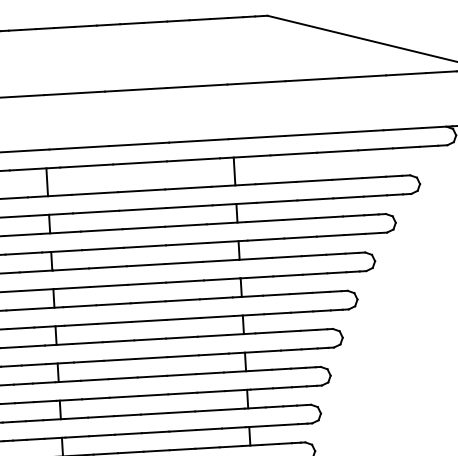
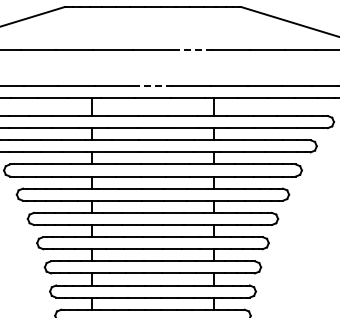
line: (196, 86) -> (192, 50), solid -> dashed
line: (138, 144) -> (152, 85), solid -> dashed

